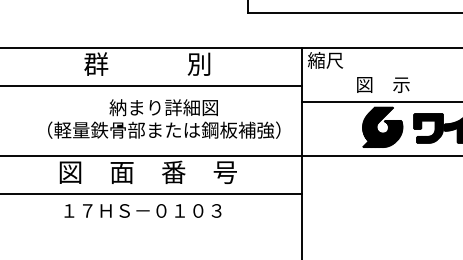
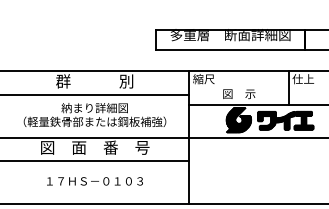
text: (163, 118) -> (94, 114), moved
text: (142, 211) -> (94, 181), moved

